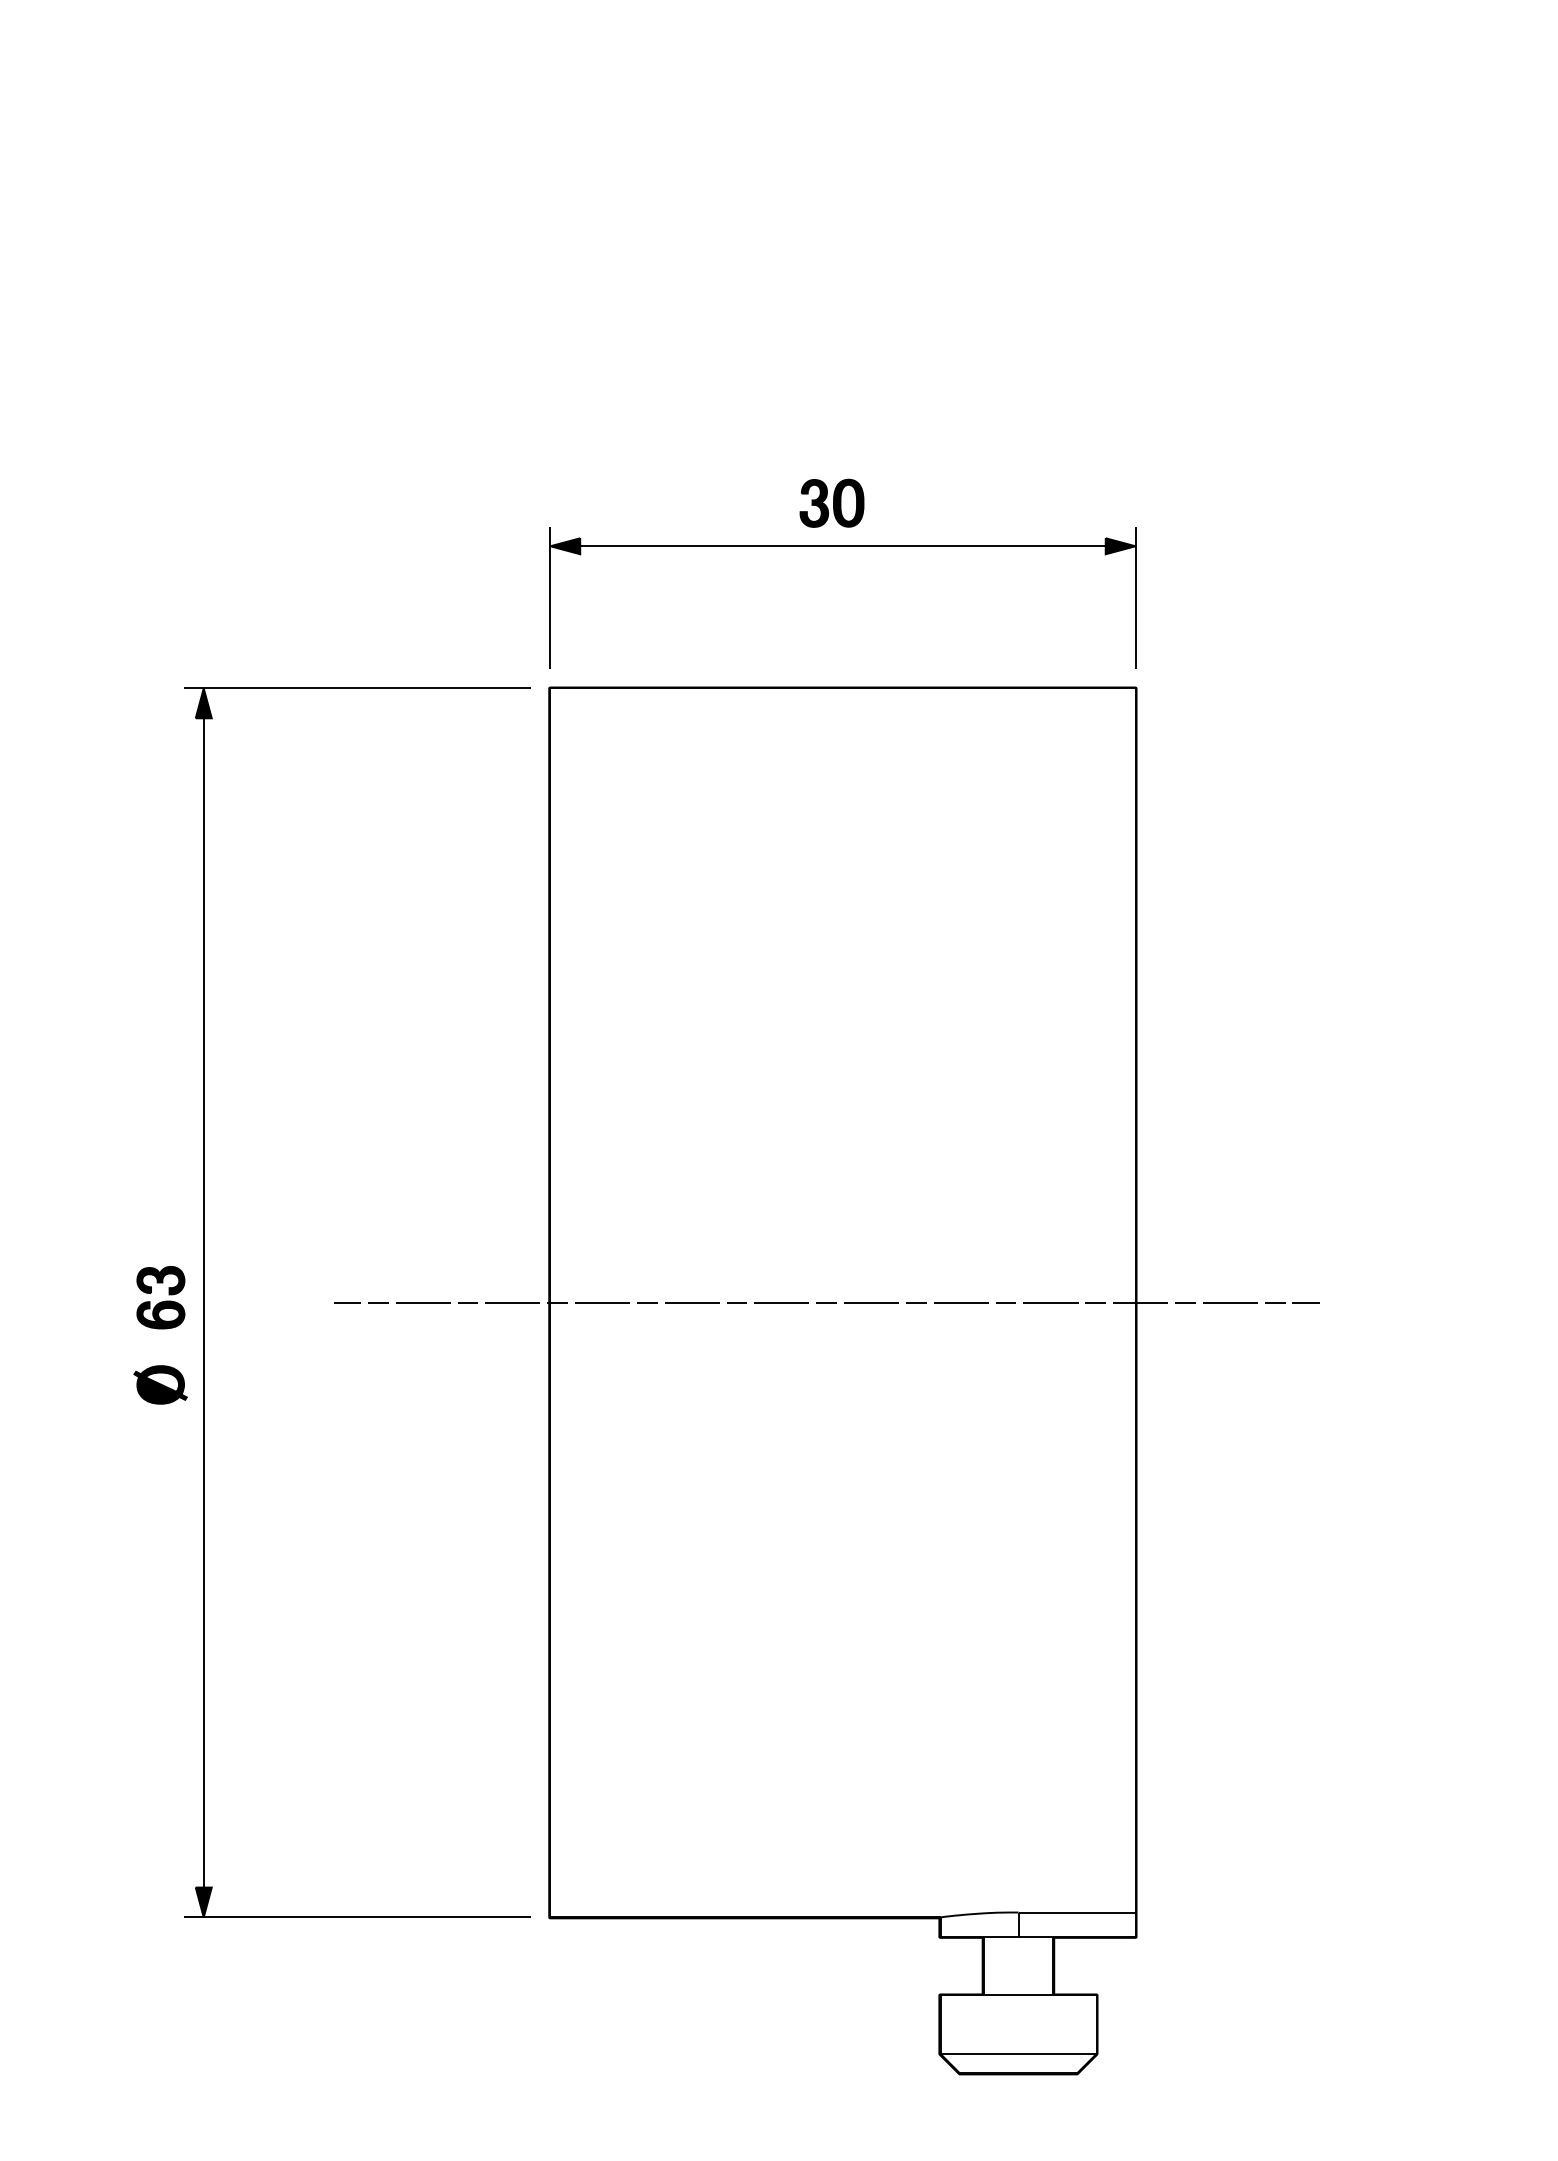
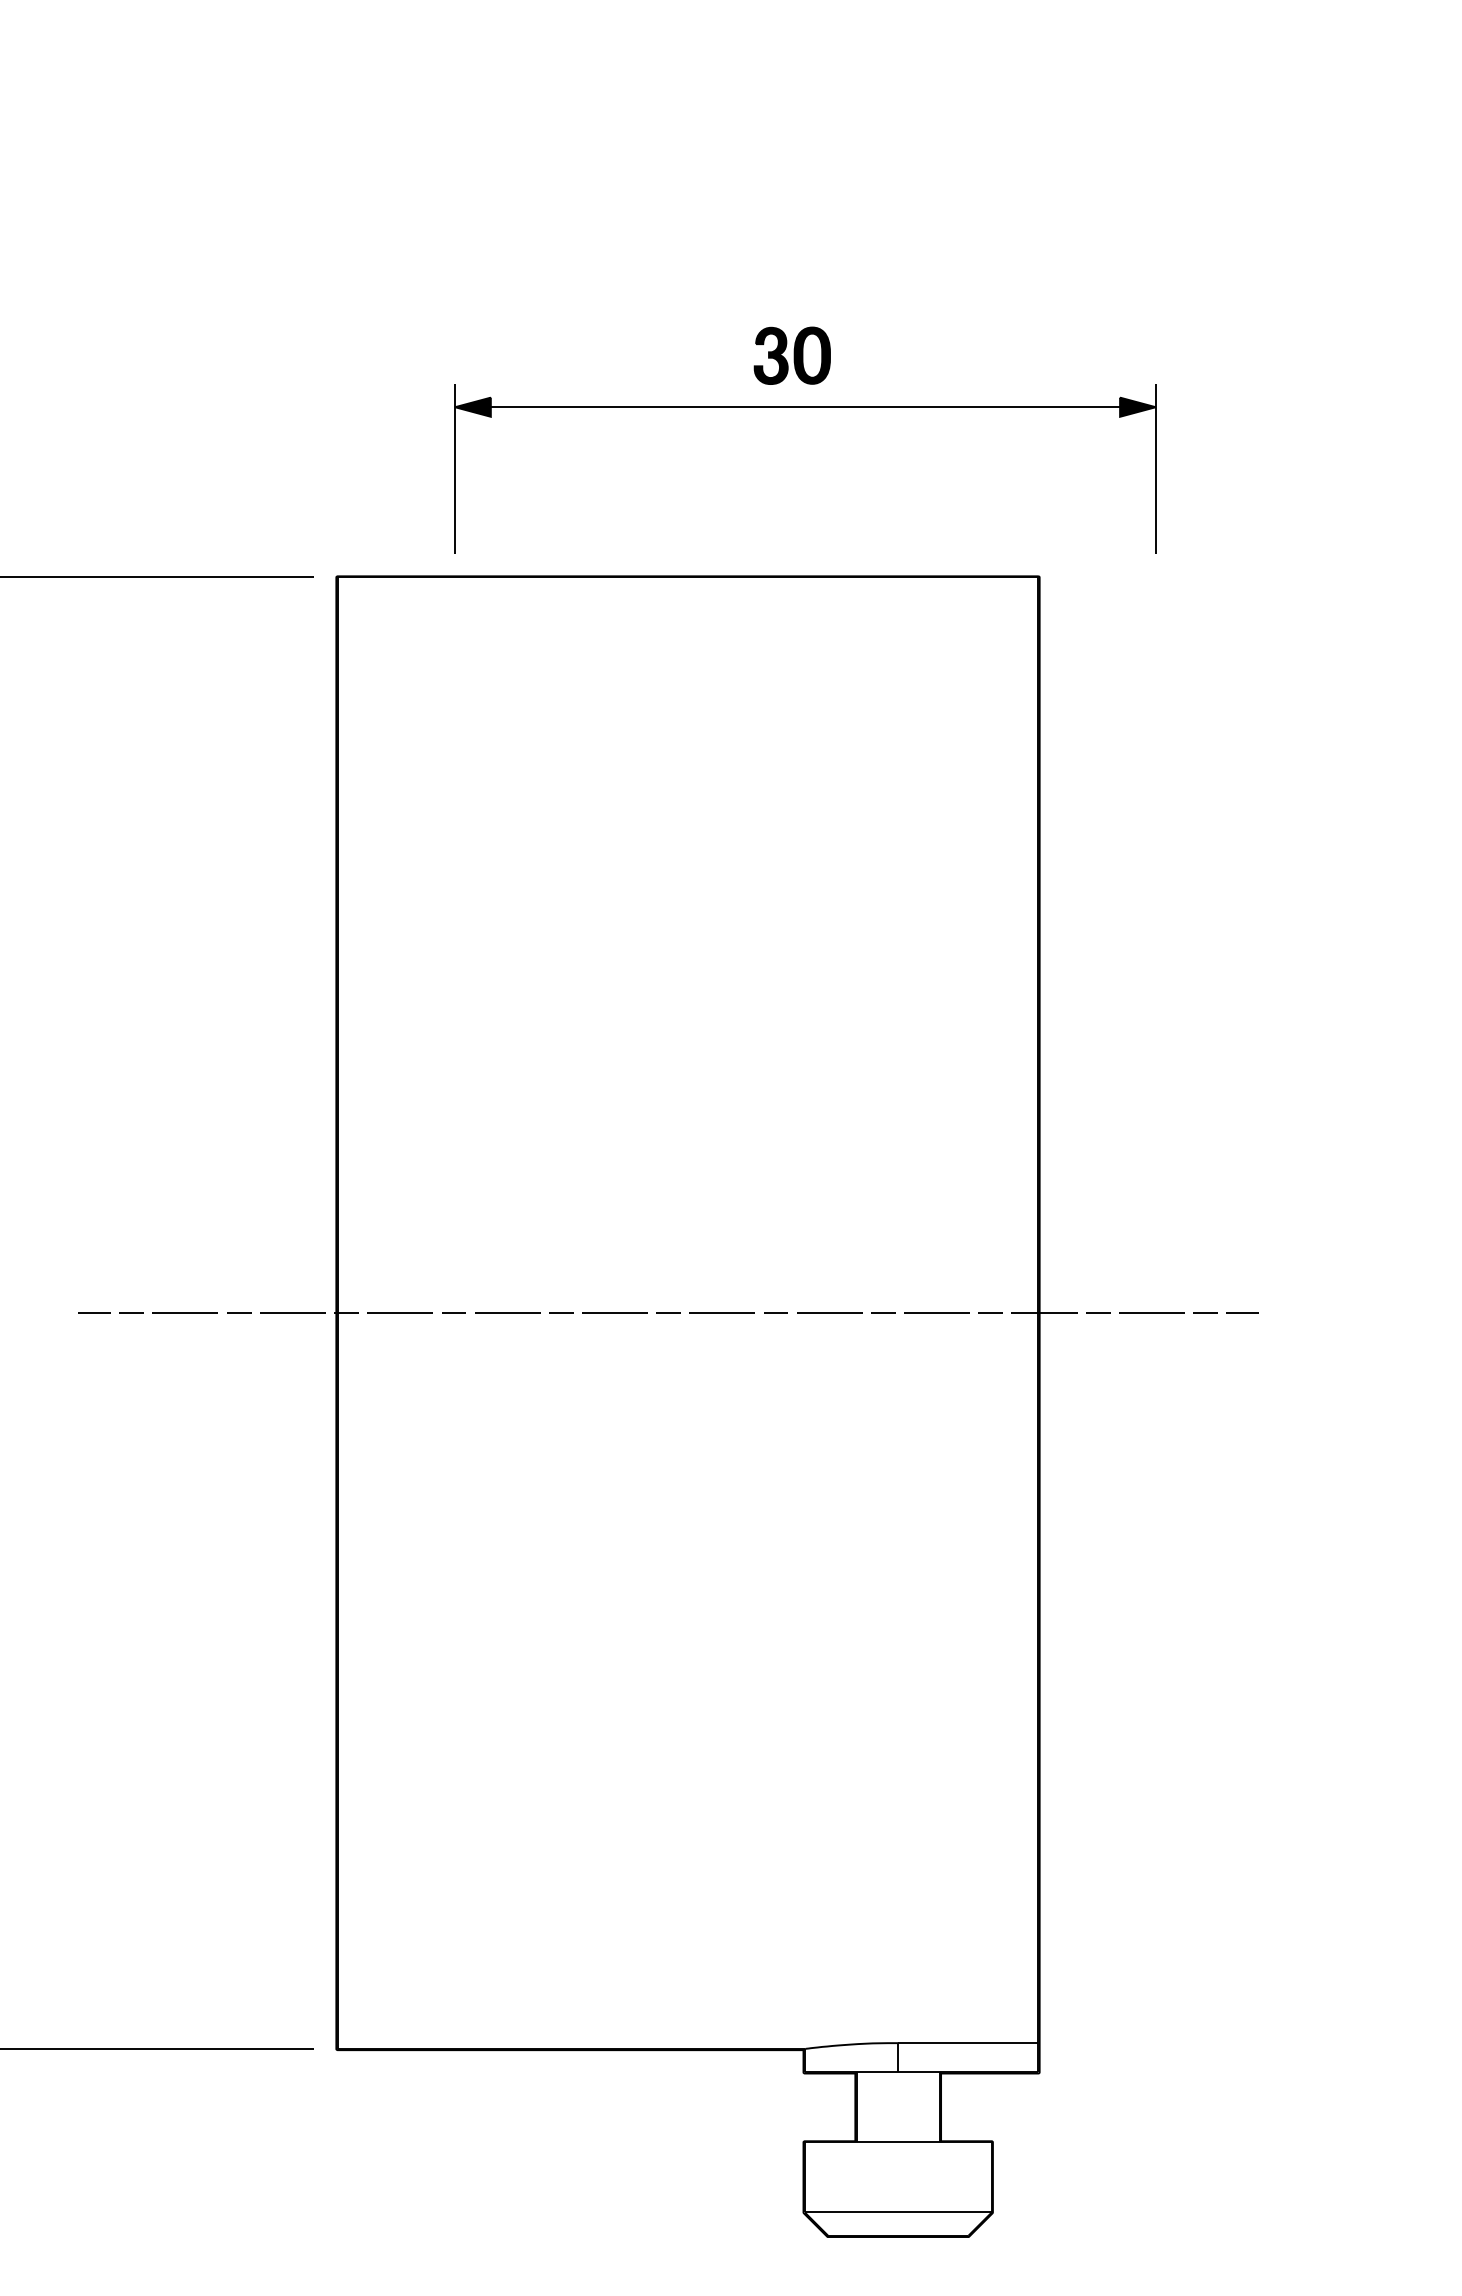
part: (842, 546) -> (804, 407), moved

